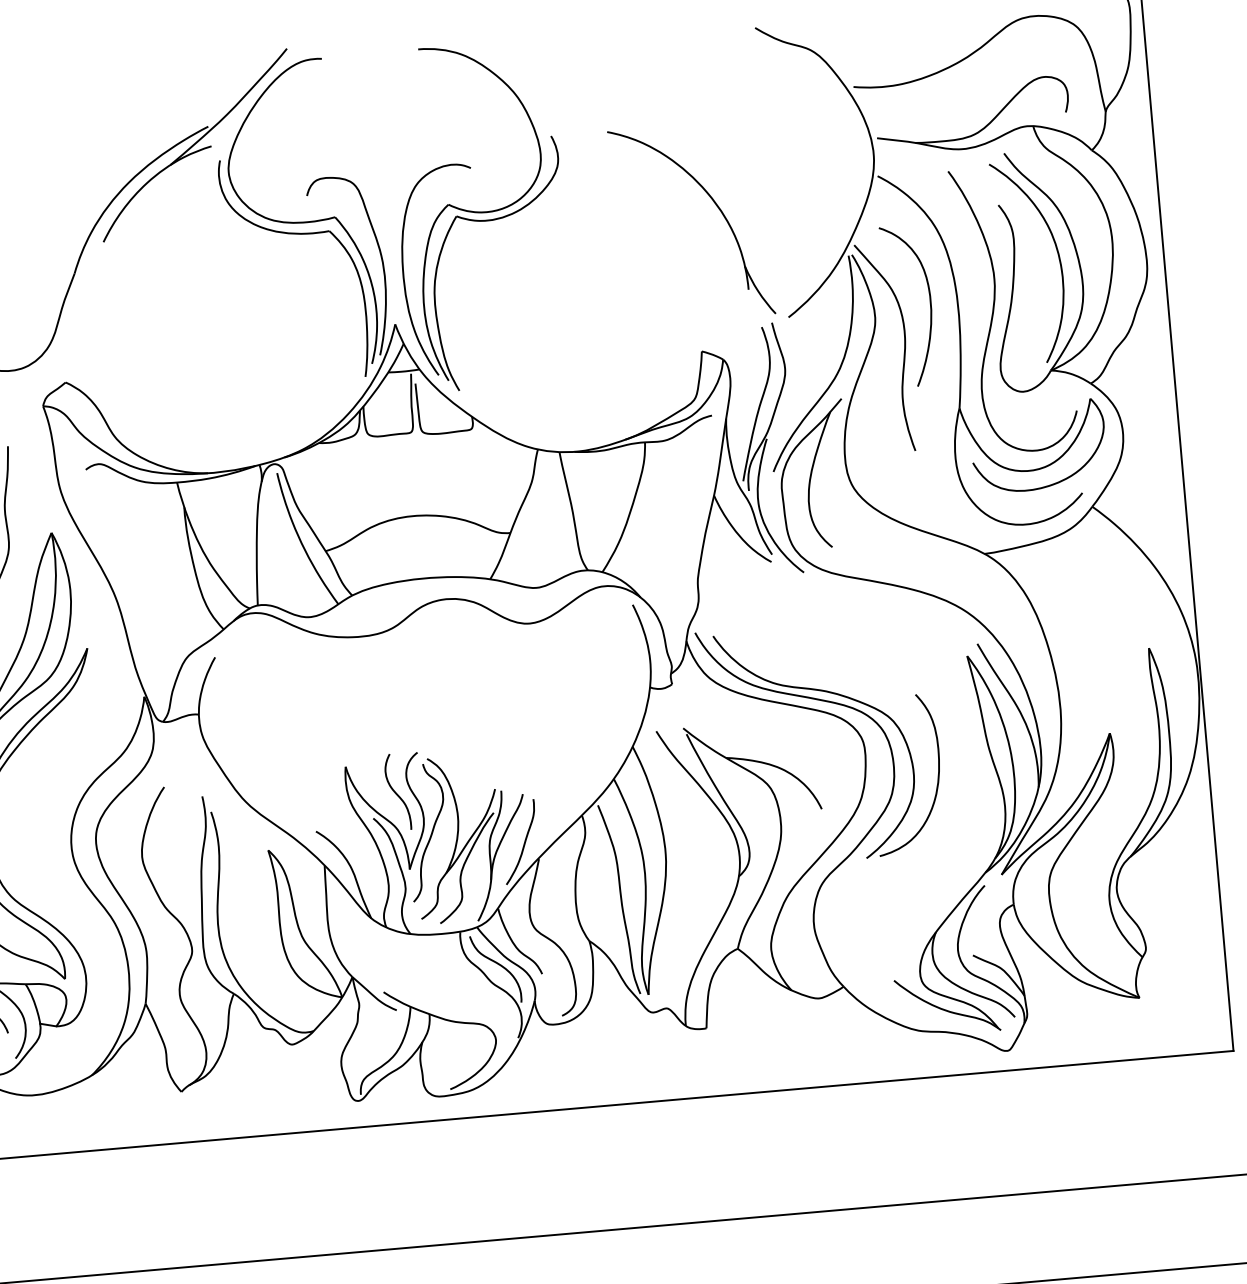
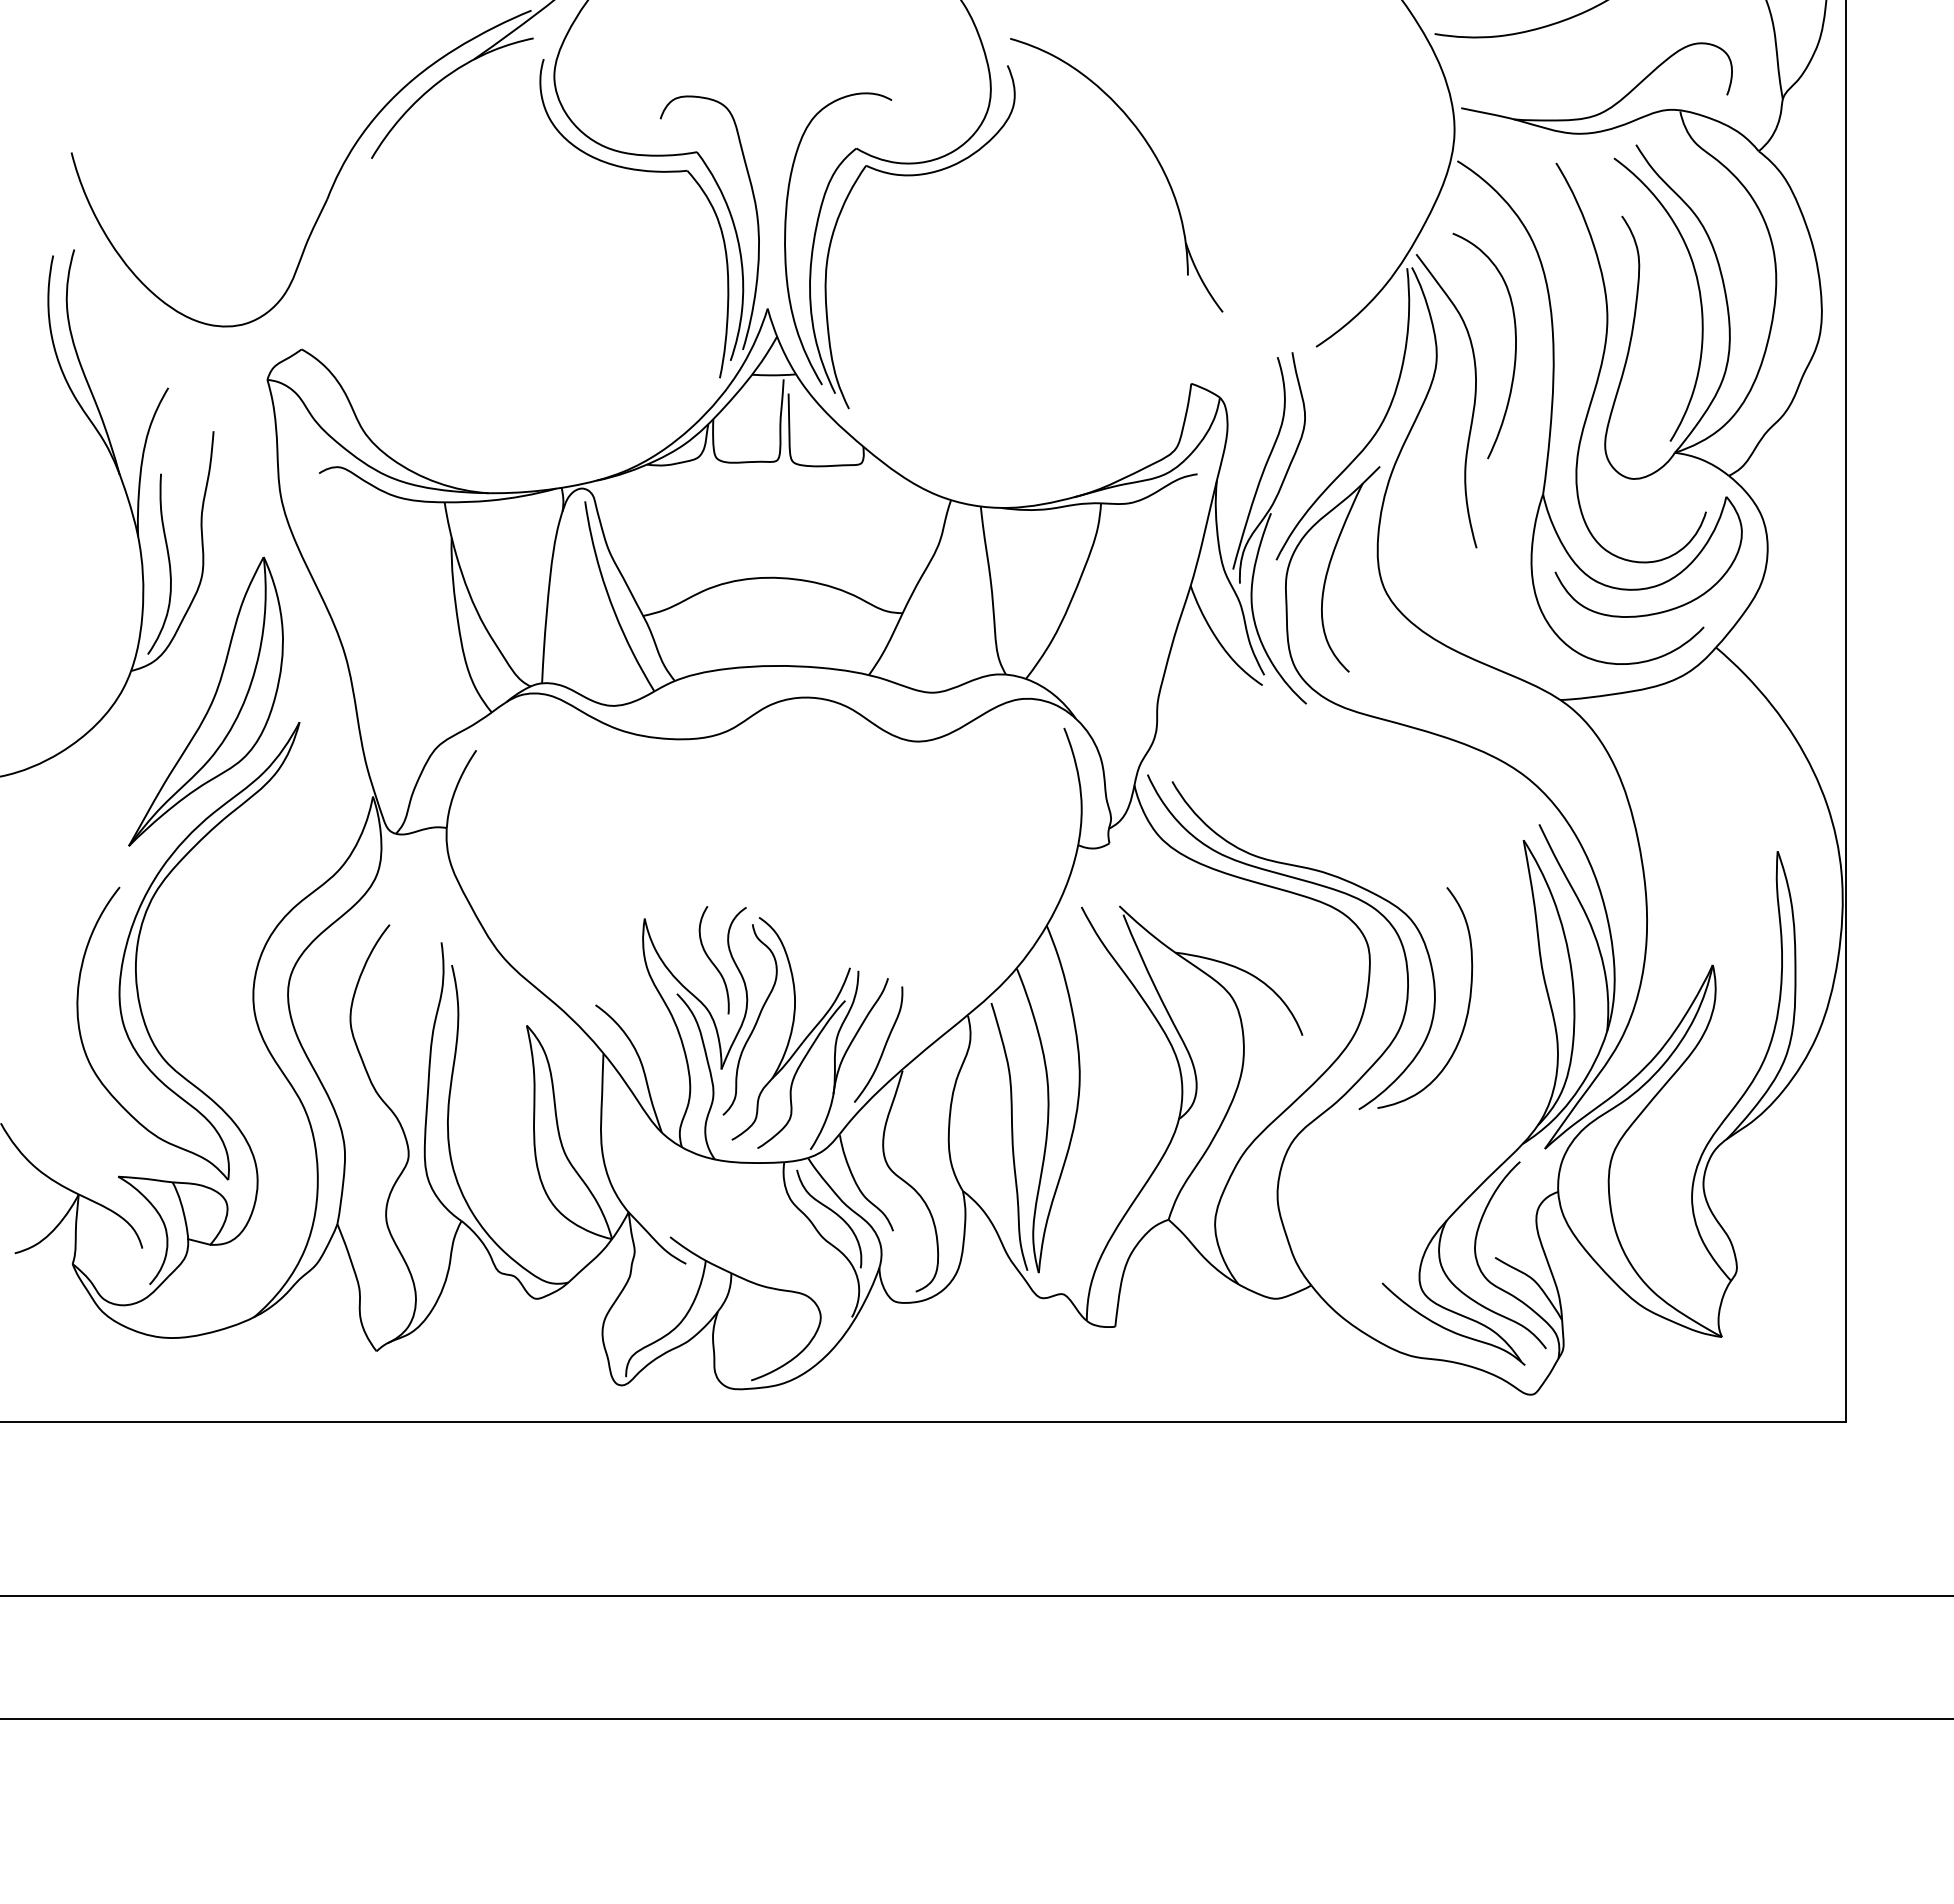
part: (715, 205) -> (1152, 153), moved

